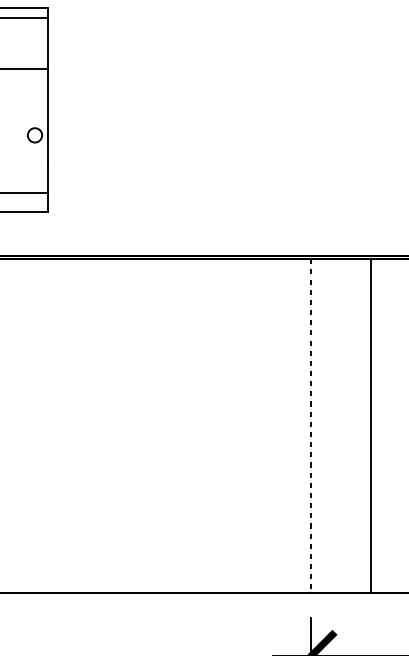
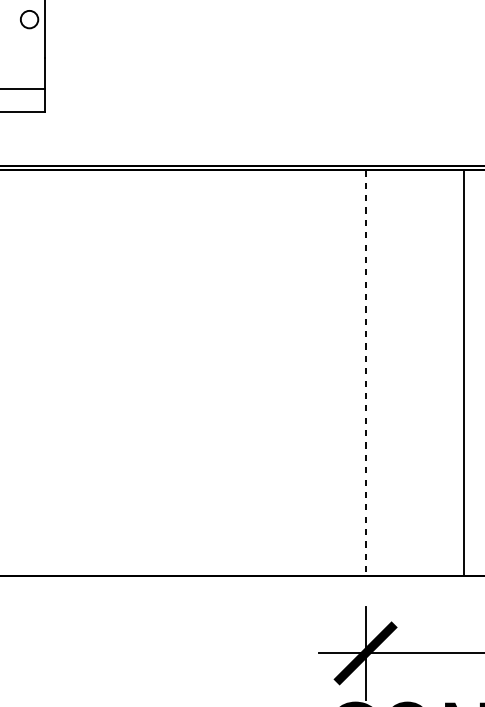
line: (371, 425) -> (464, 372), moved

